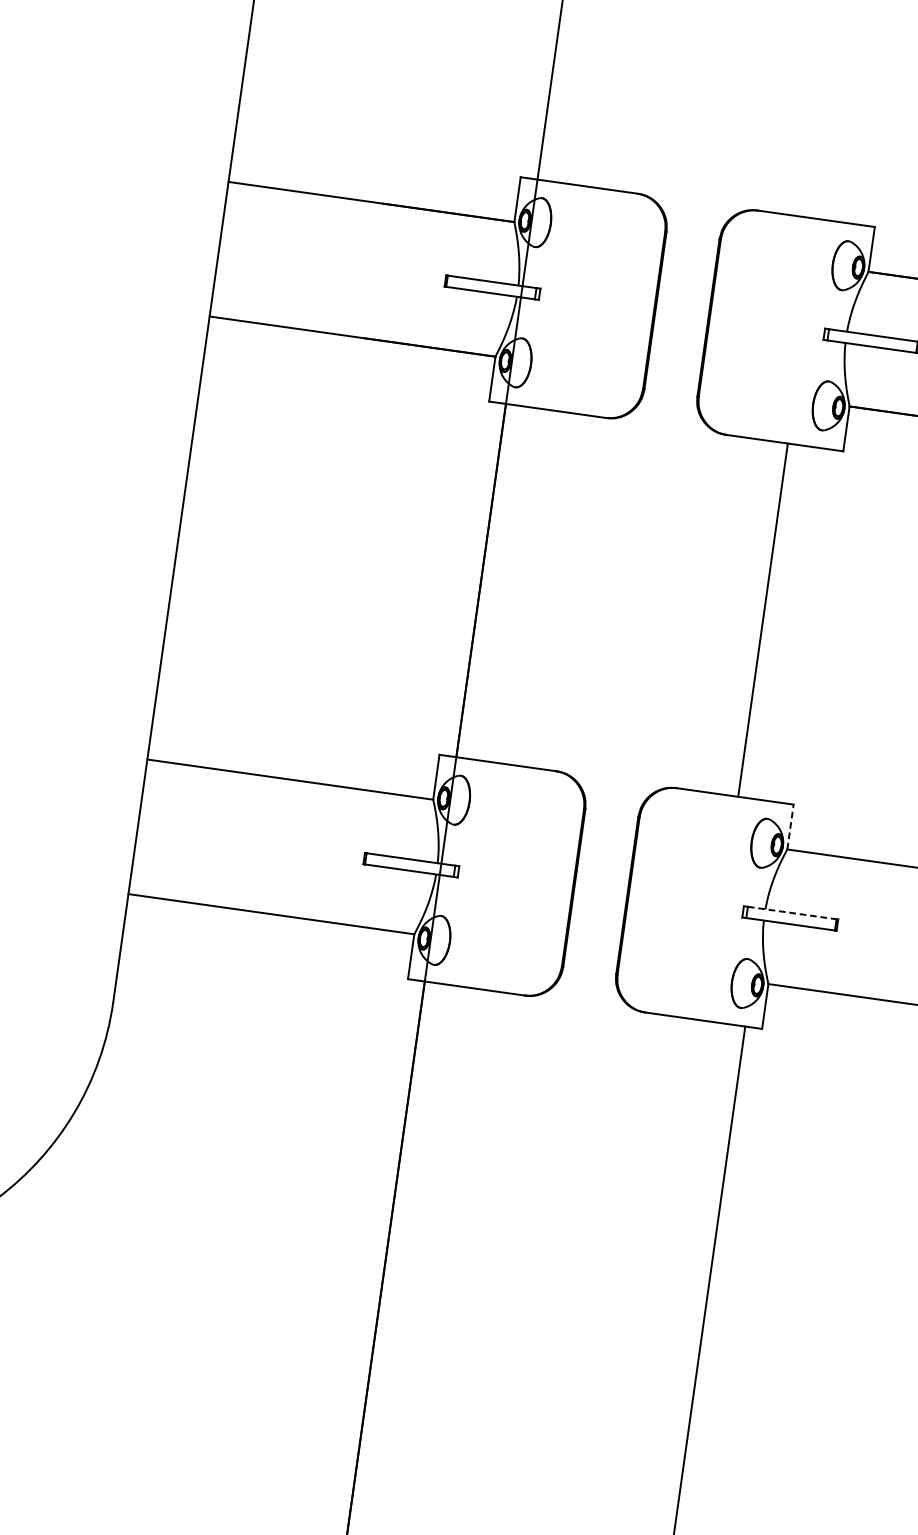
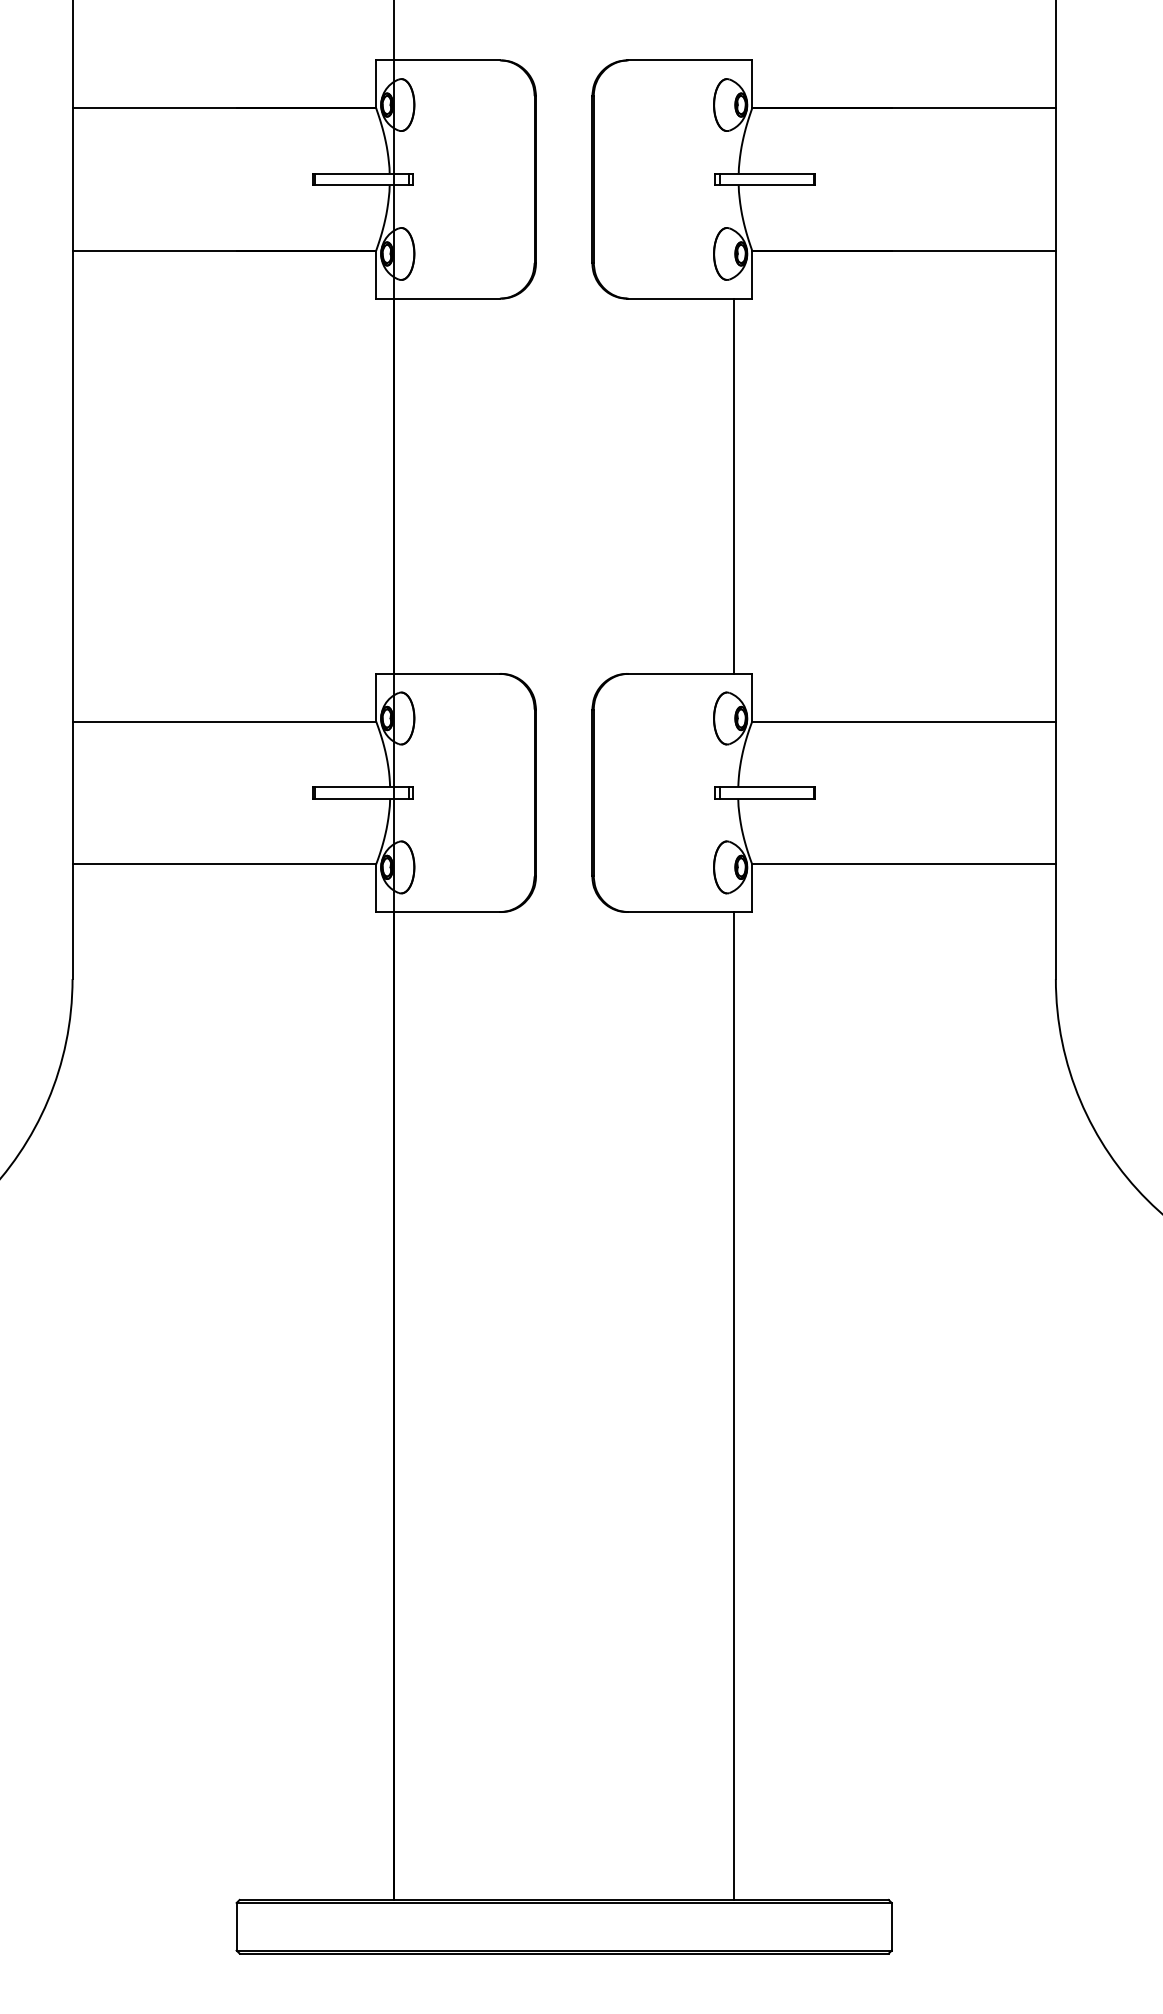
line: (763, 619) -> (734, 485), moved
line: (790, 826) -> (752, 697), dashed -> solid
line: (792, 913) -> (767, 787), dashed -> solid

